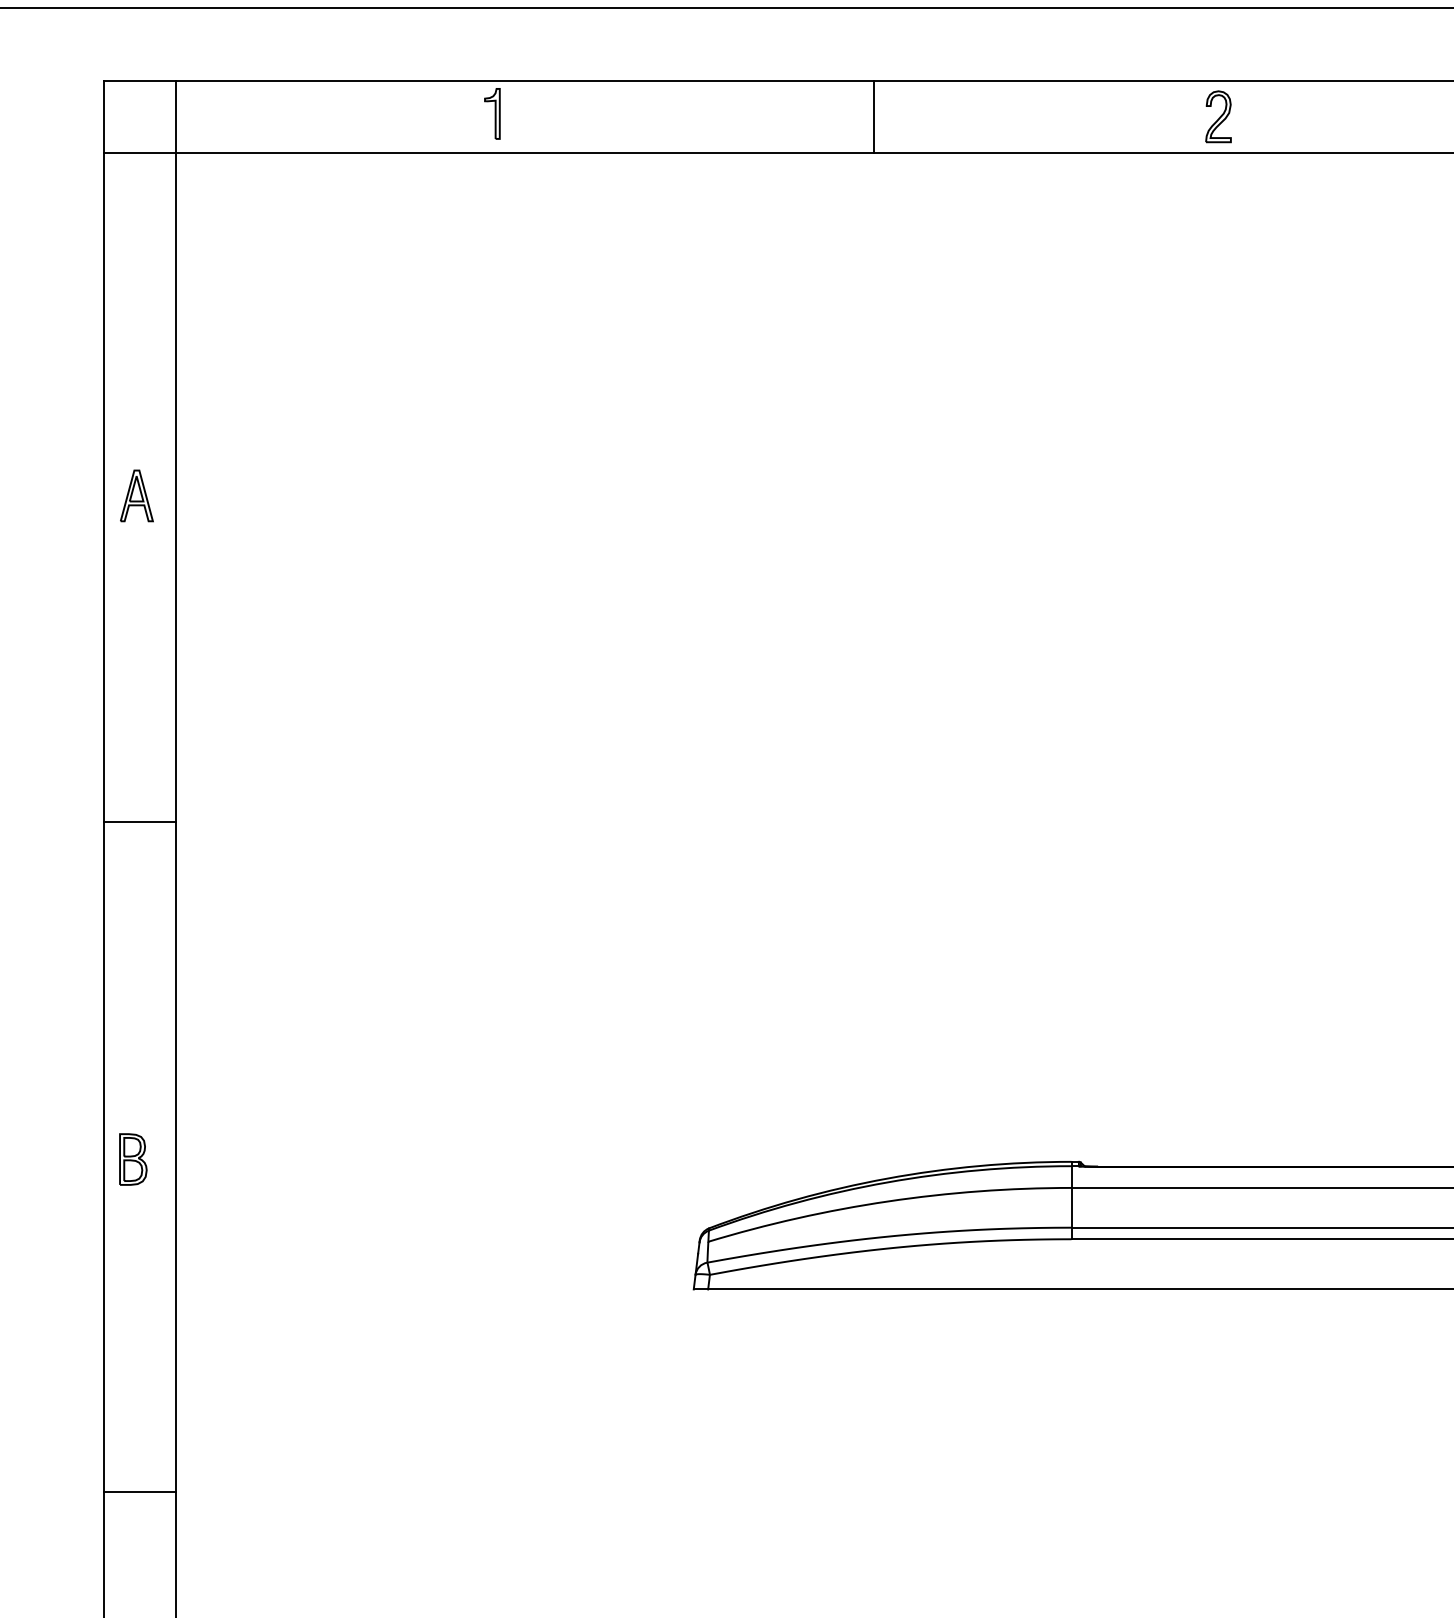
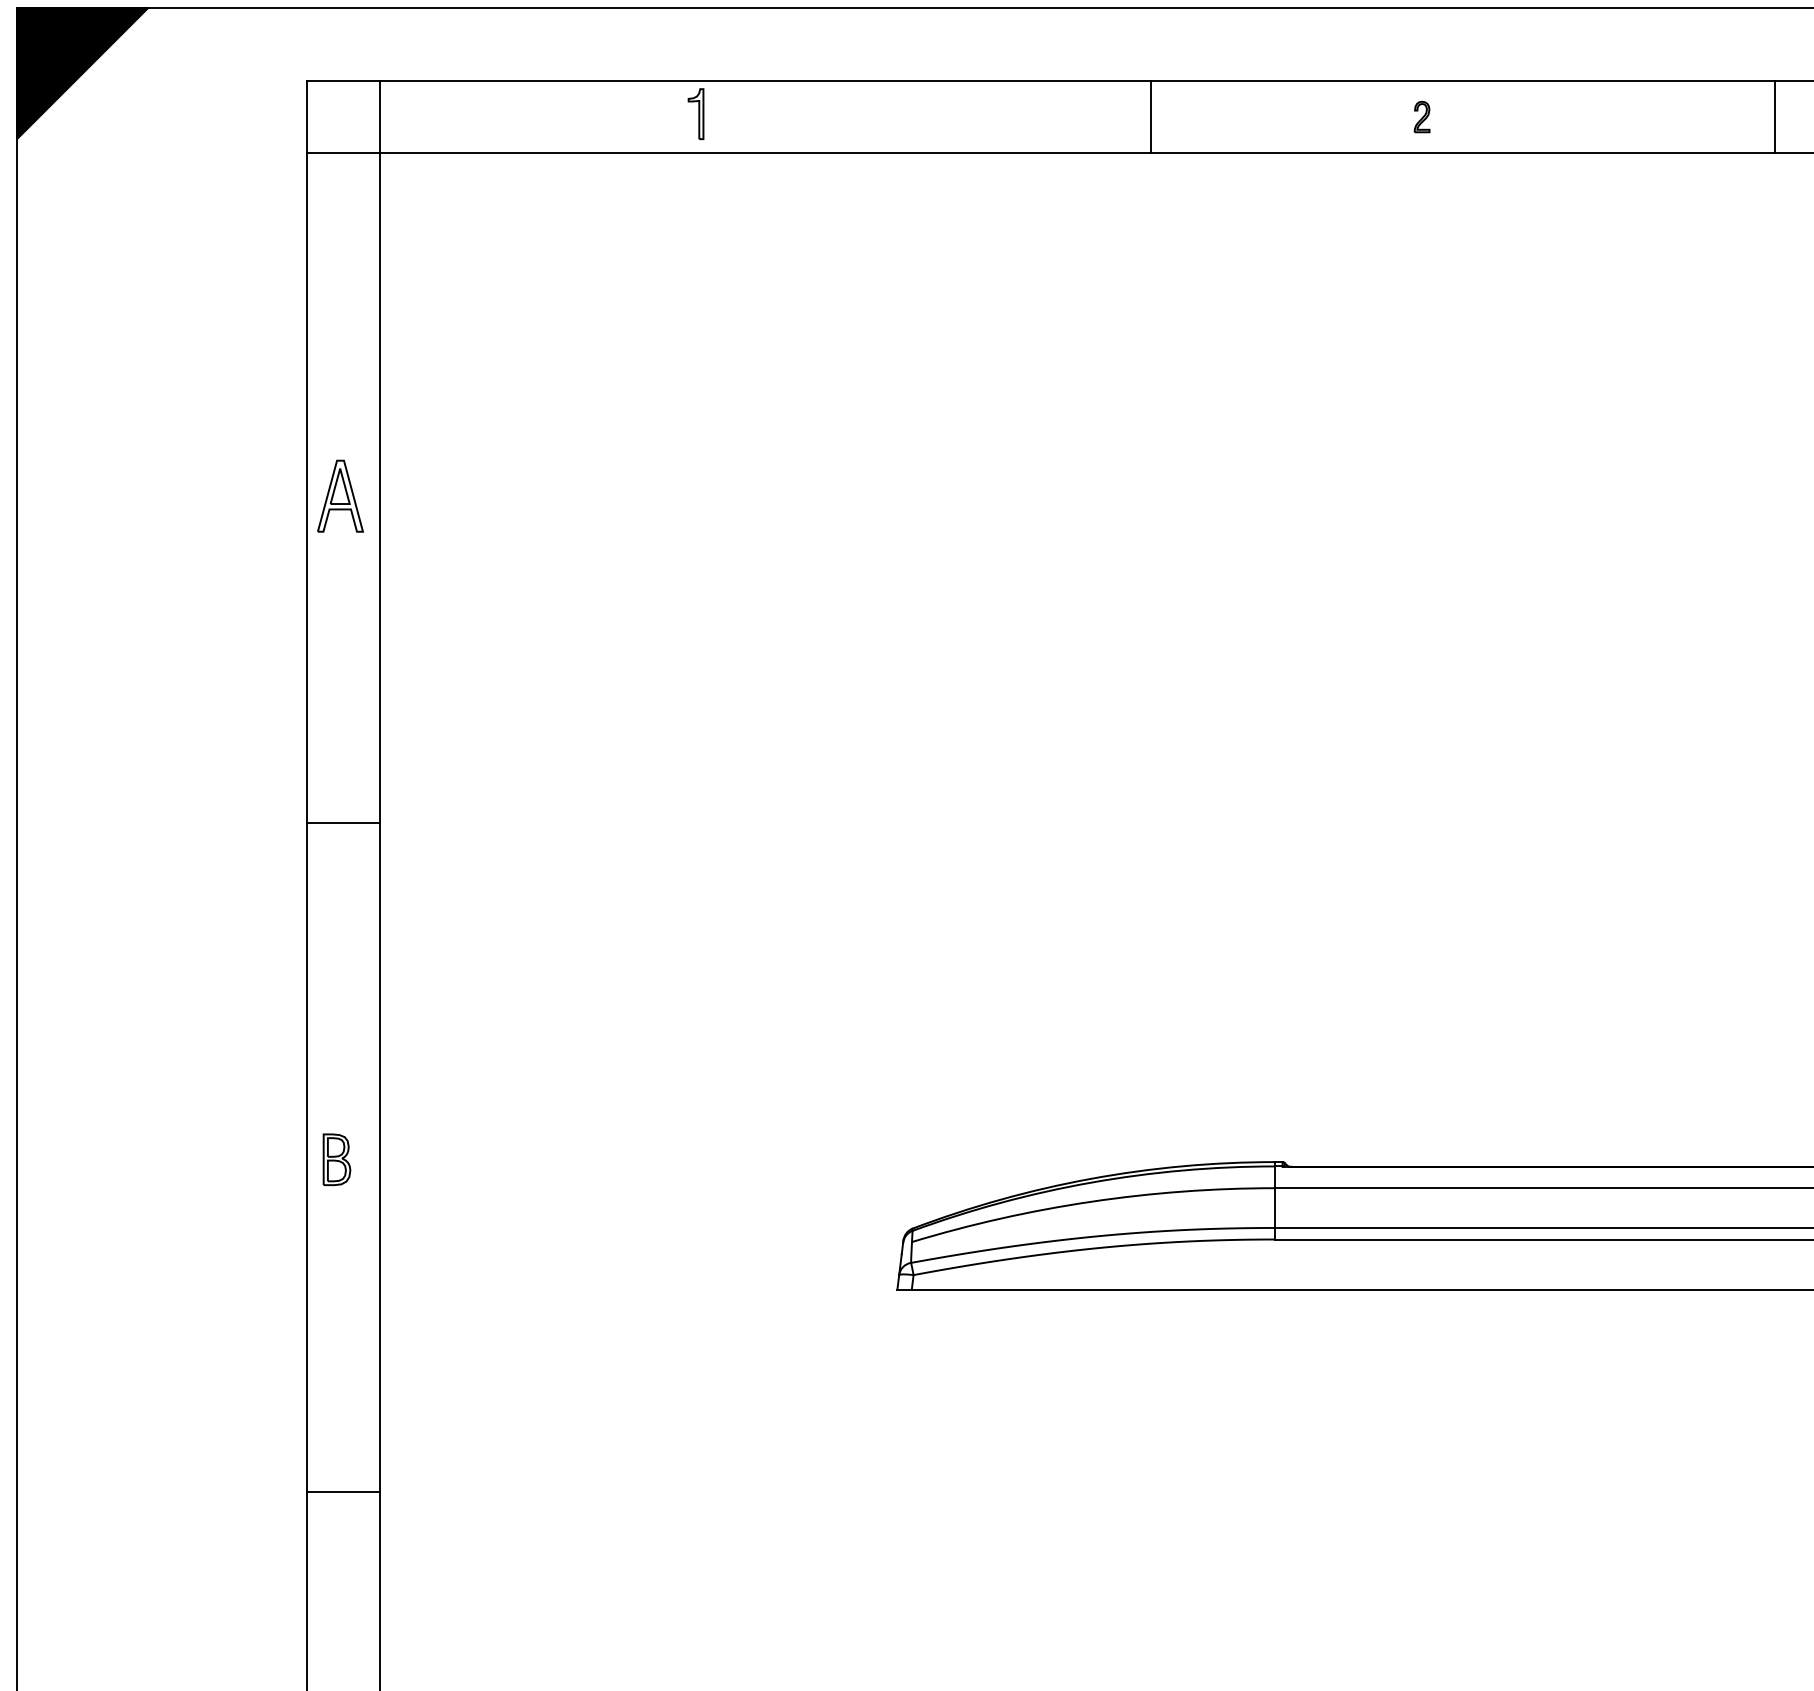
line: (873, 116) -> (1150, 116), moved
part: (1217, 116) -> (1421, 116), size x0.6
part: (136, 495) -> (340, 495), size x1.4

